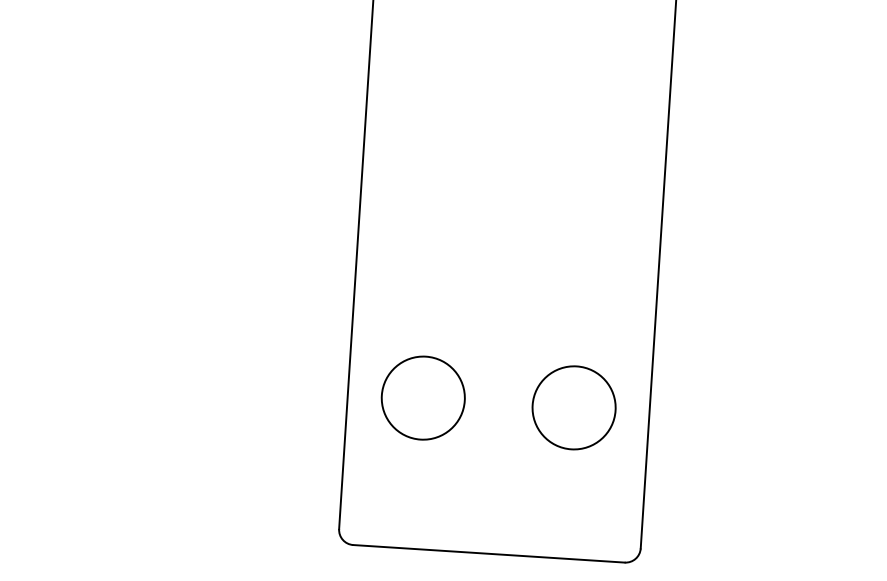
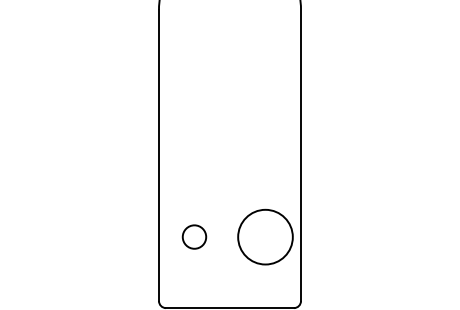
circle: (423, 396) -> (194, 236), size x0.6
circle: (574, 406) -> (265, 236), size x1.4

